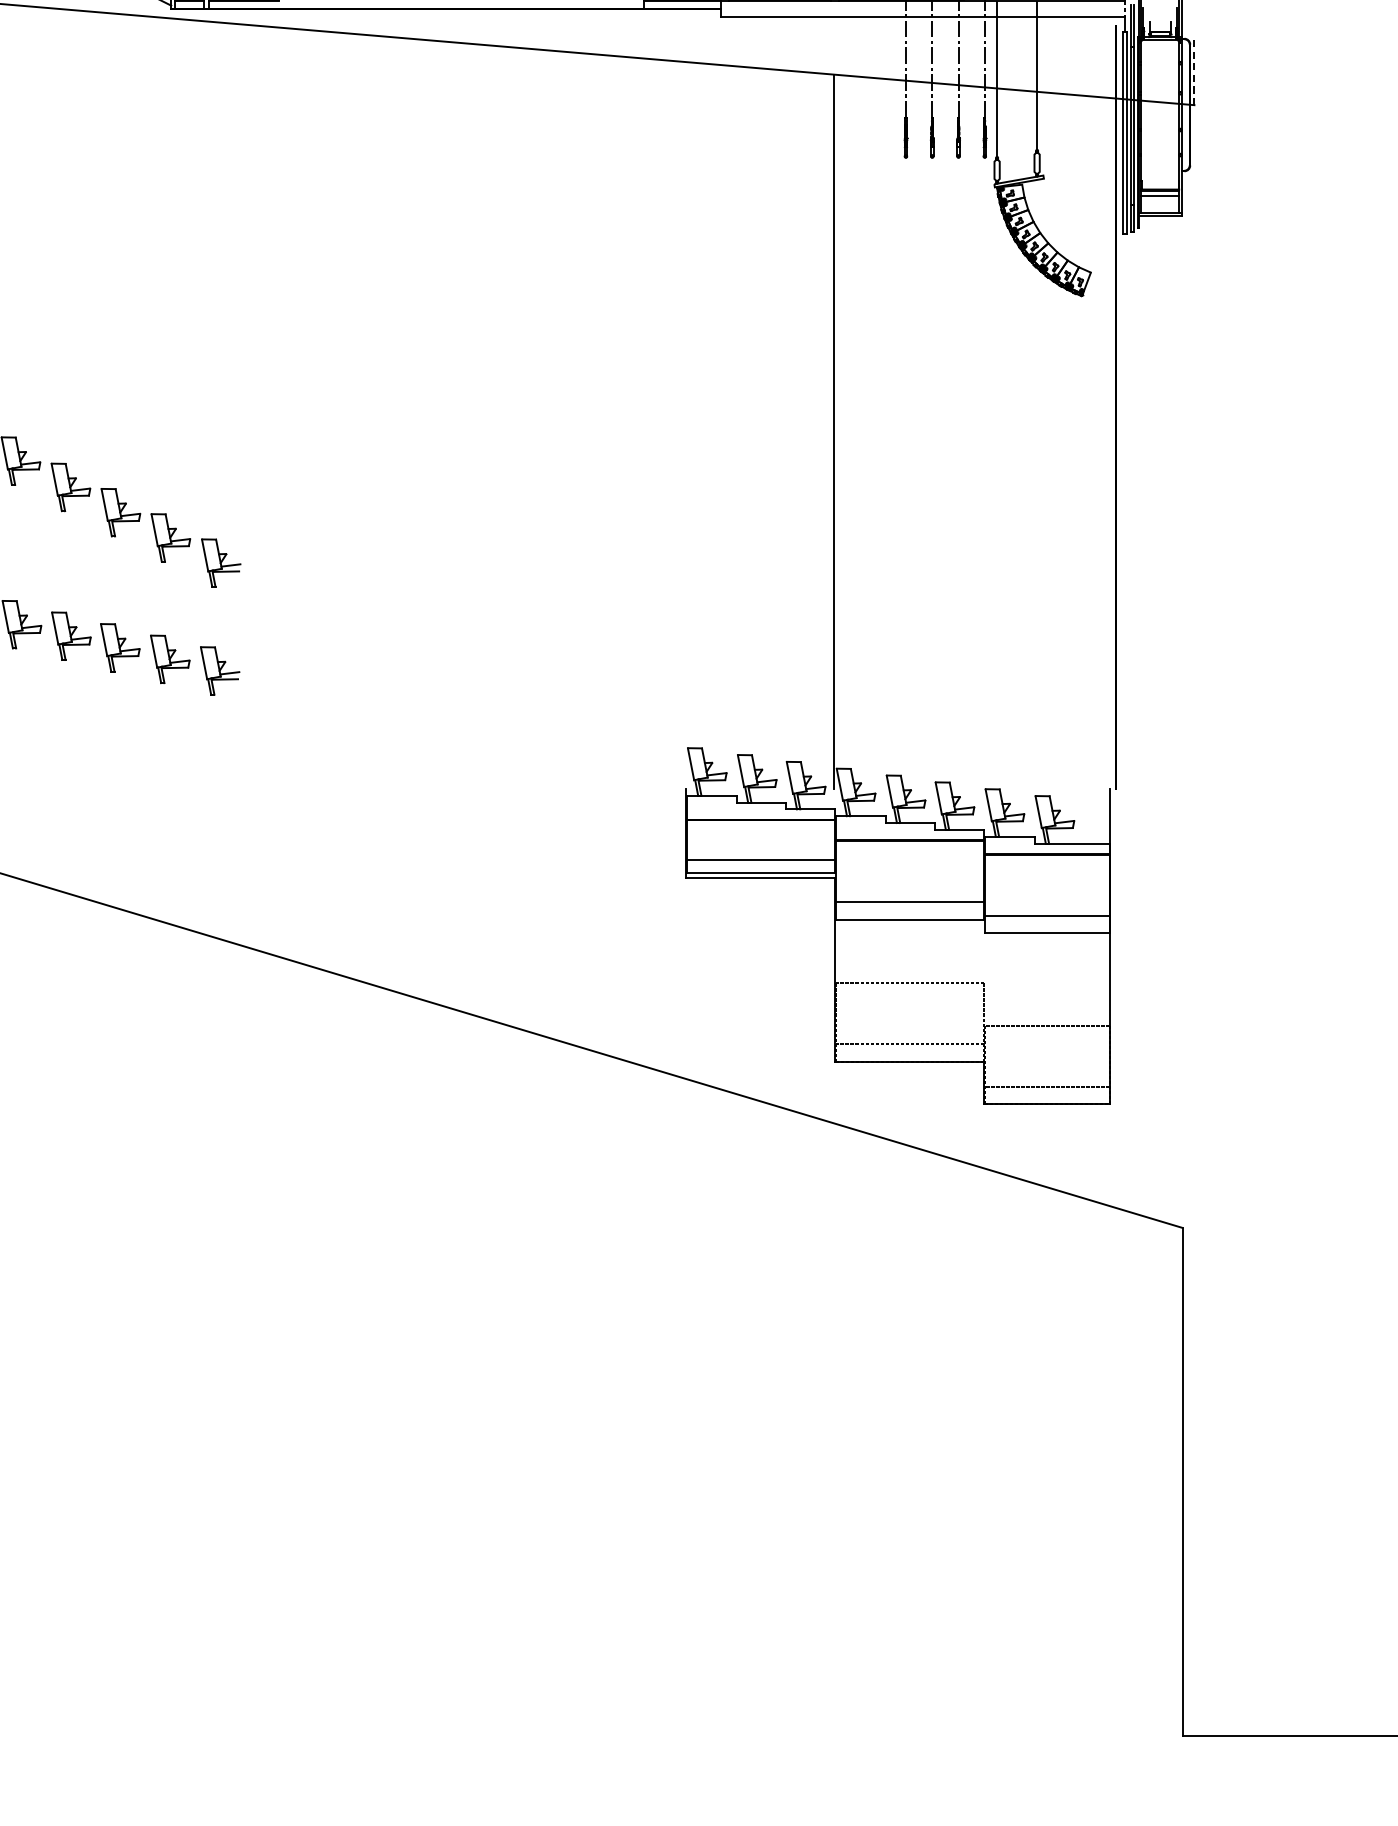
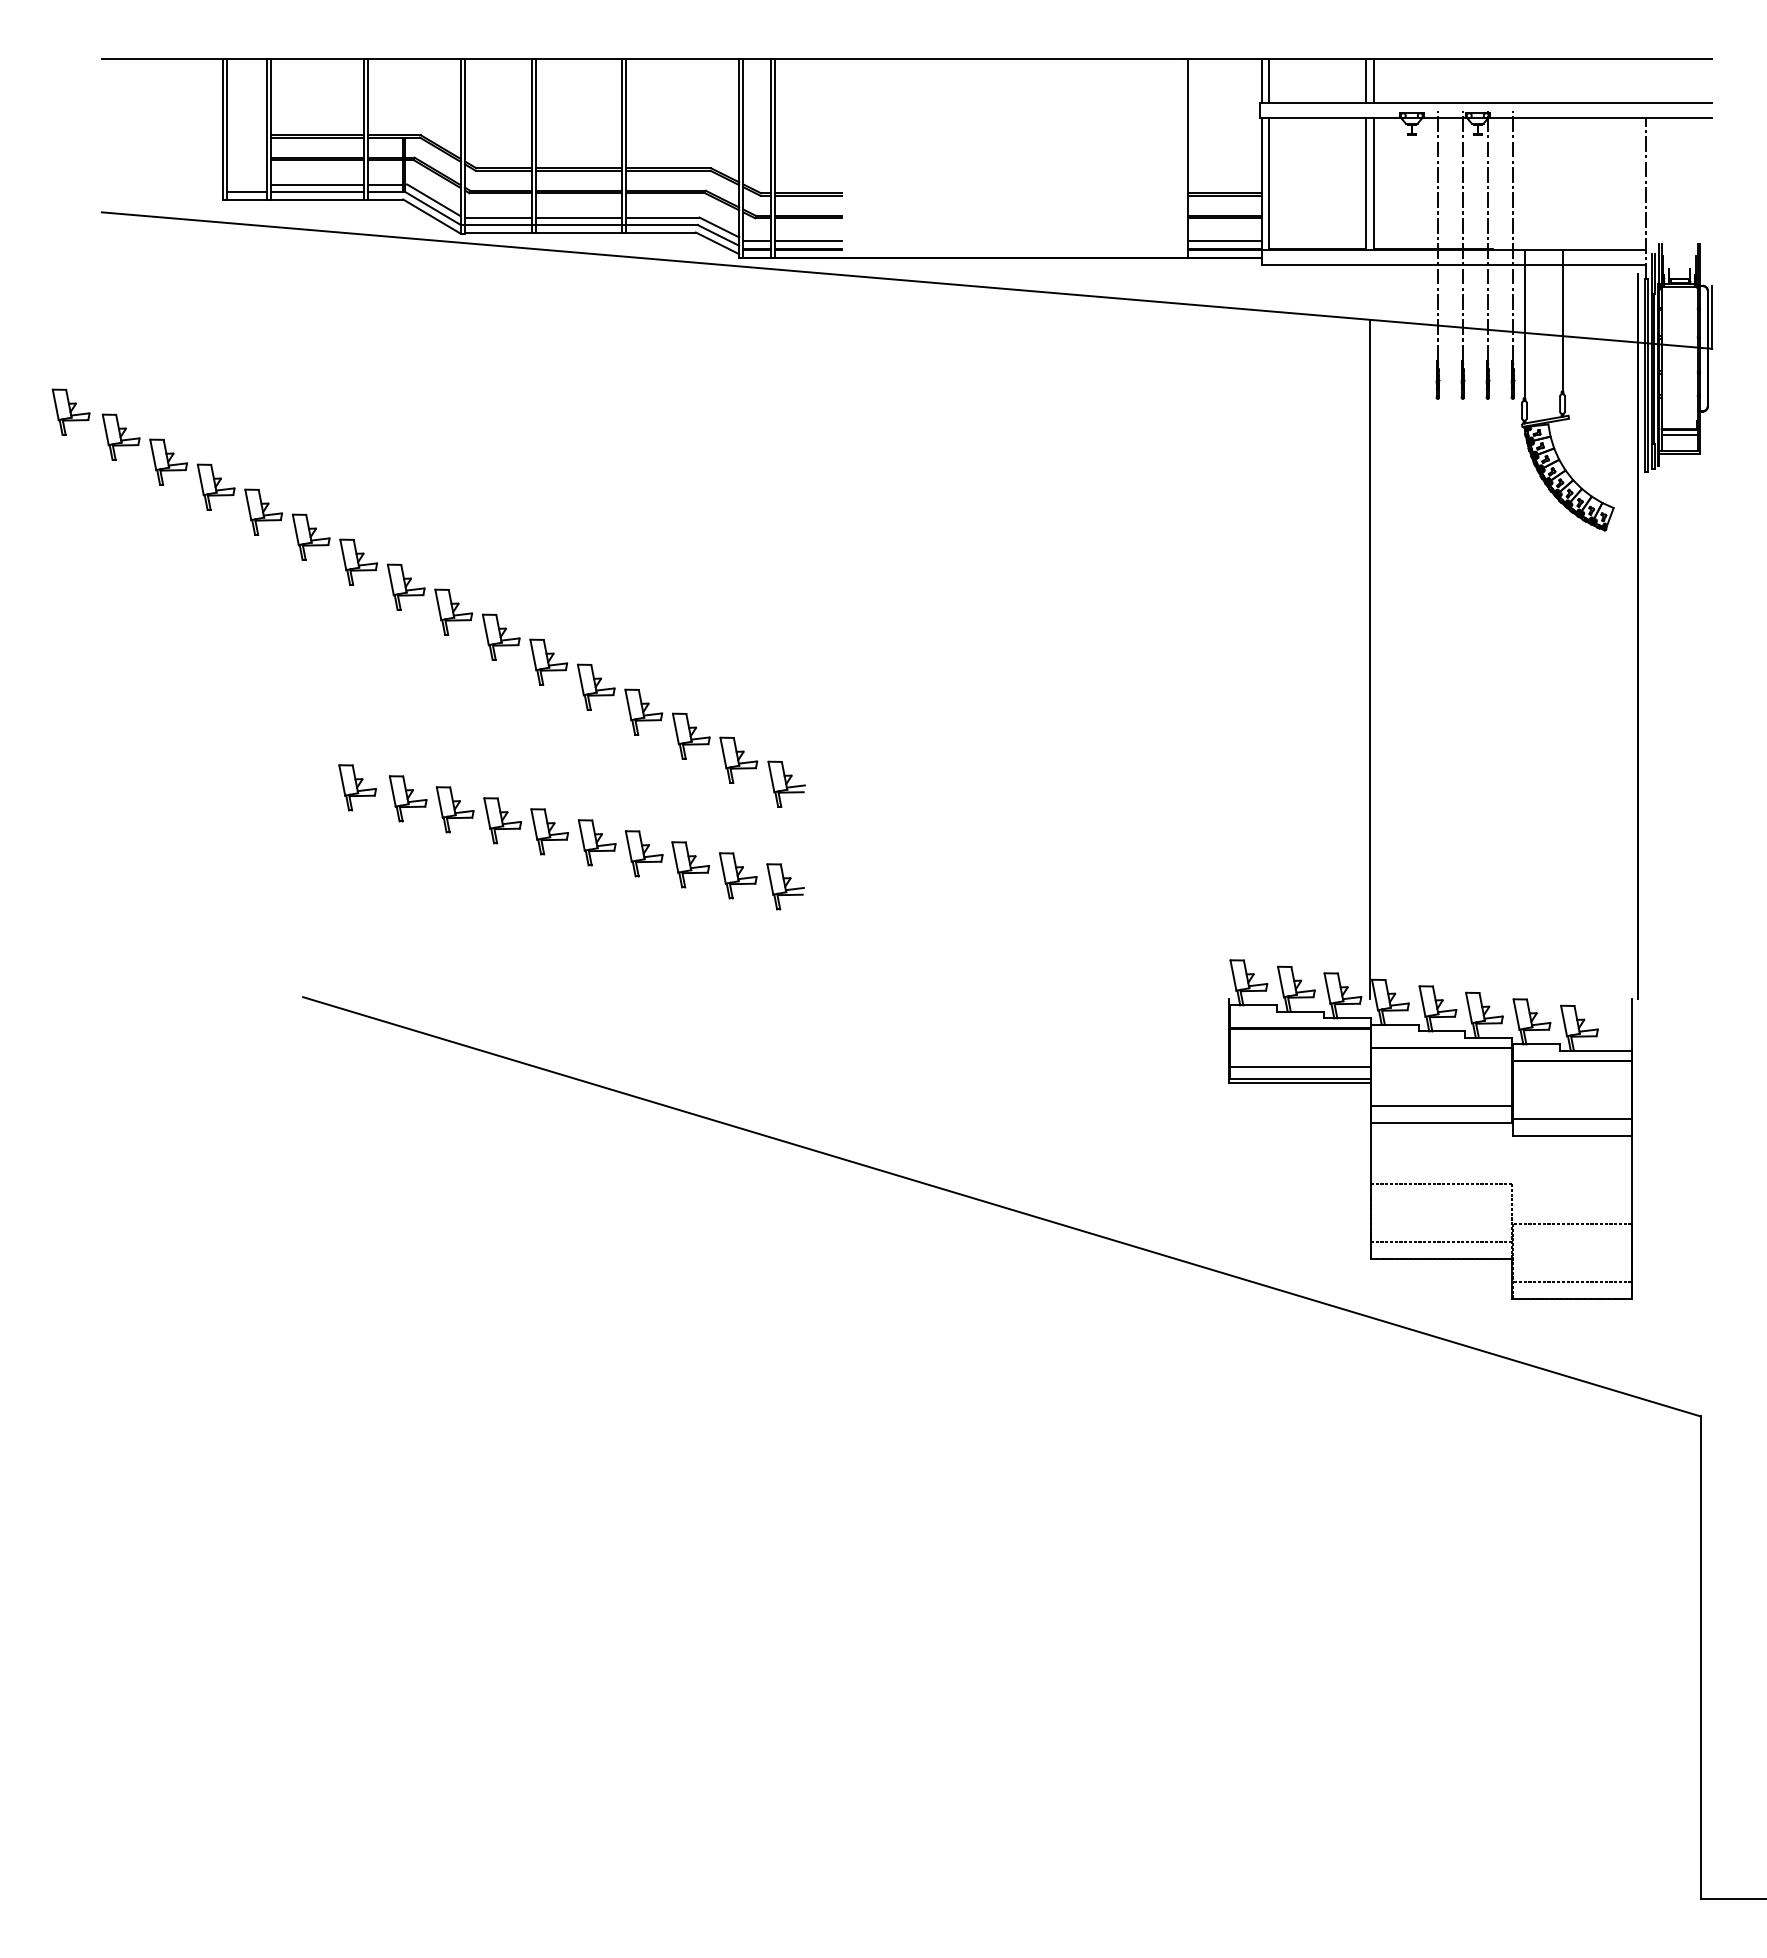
line: (1194, 72) -> (1712, 317), dashed -> solid

